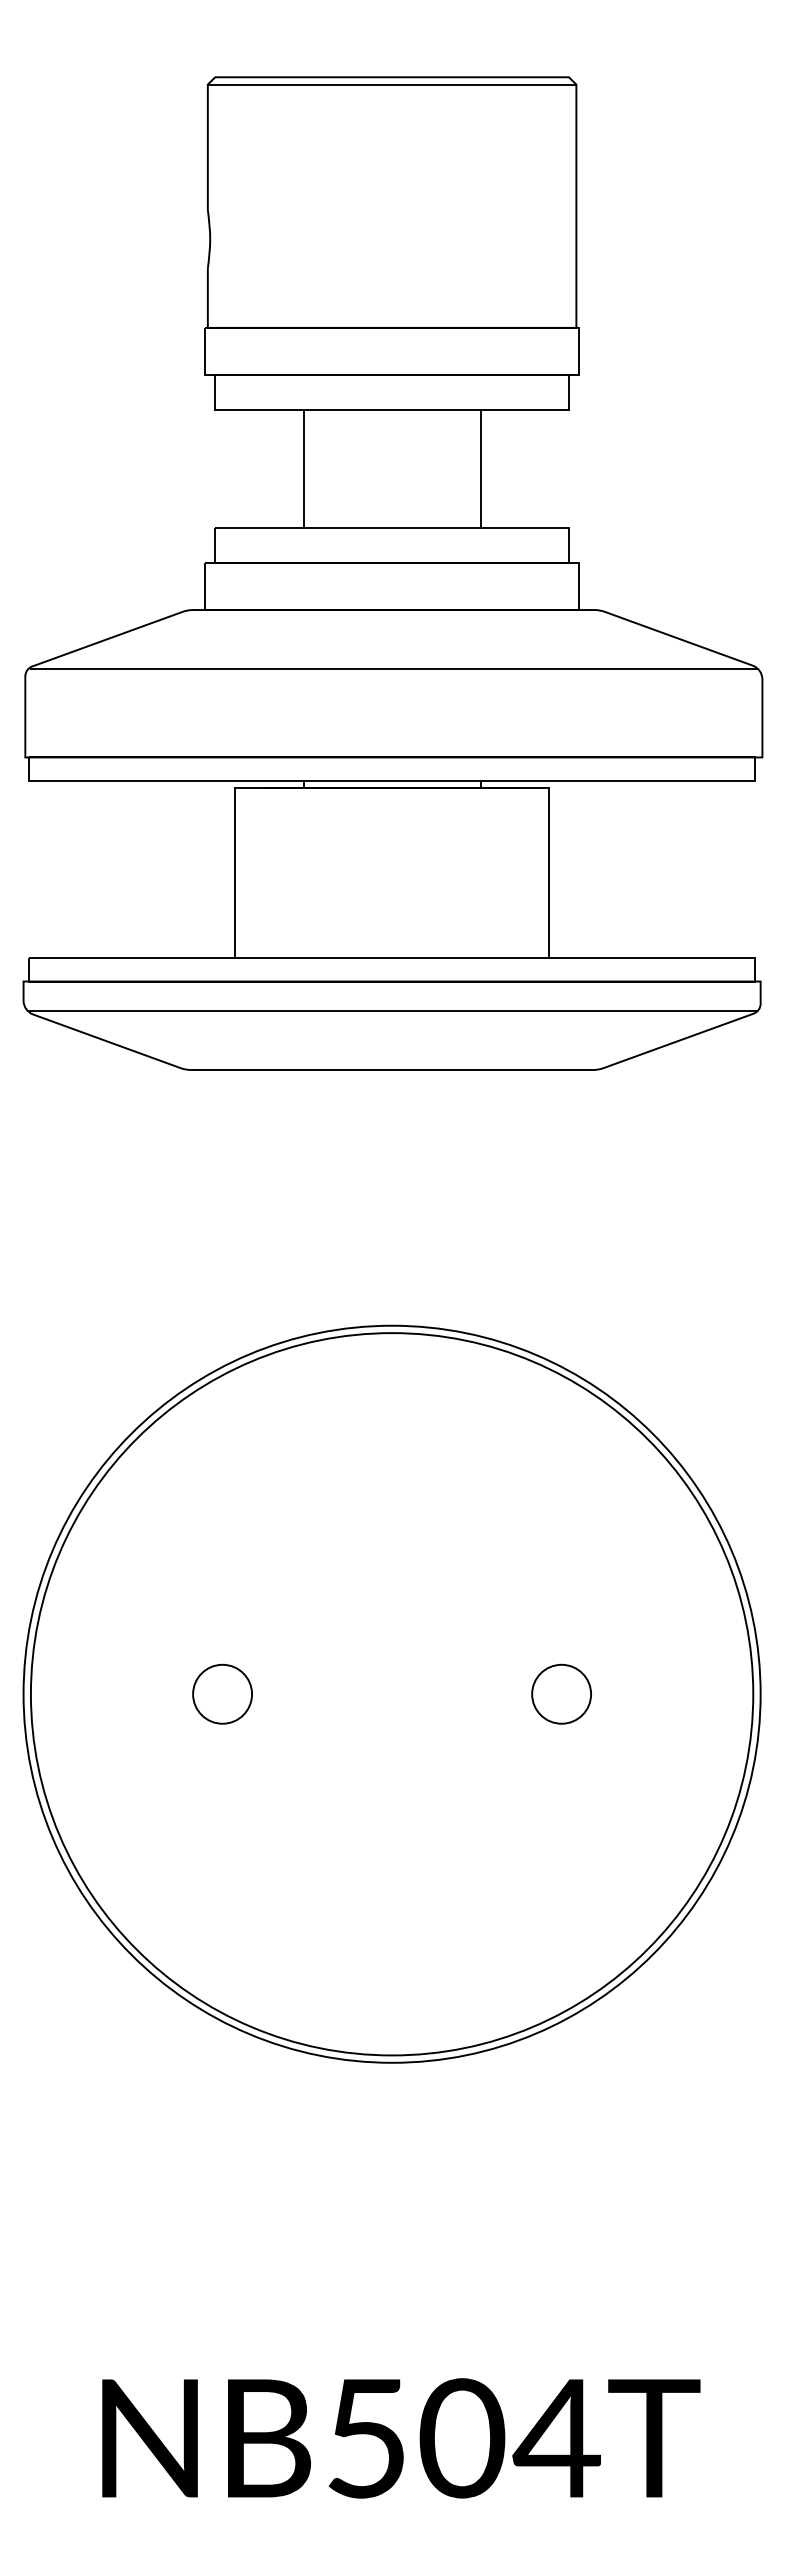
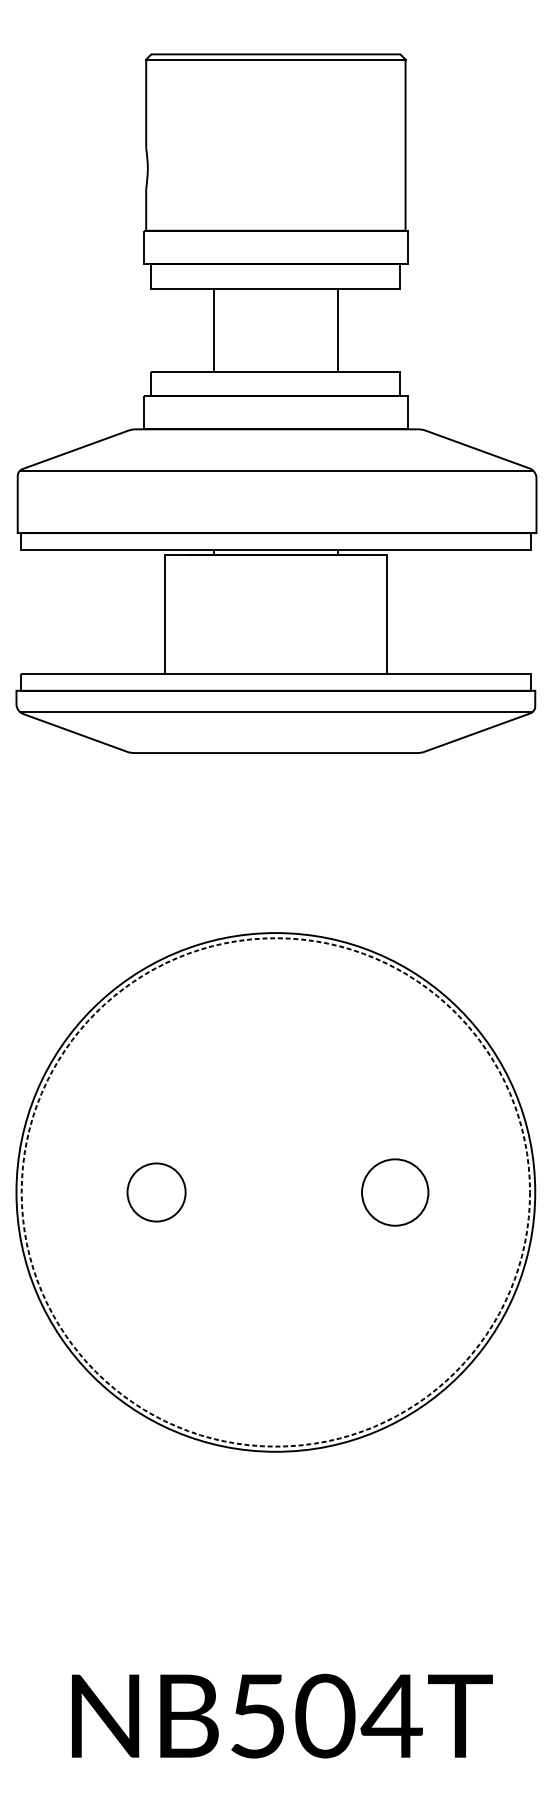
circle: (222, 1693) -> (156, 1191), size x1.4
circle: (561, 1693) -> (395, 1191), size x1.6
circle: (391, 1694) -> (275, 1192), solid -> dashed

